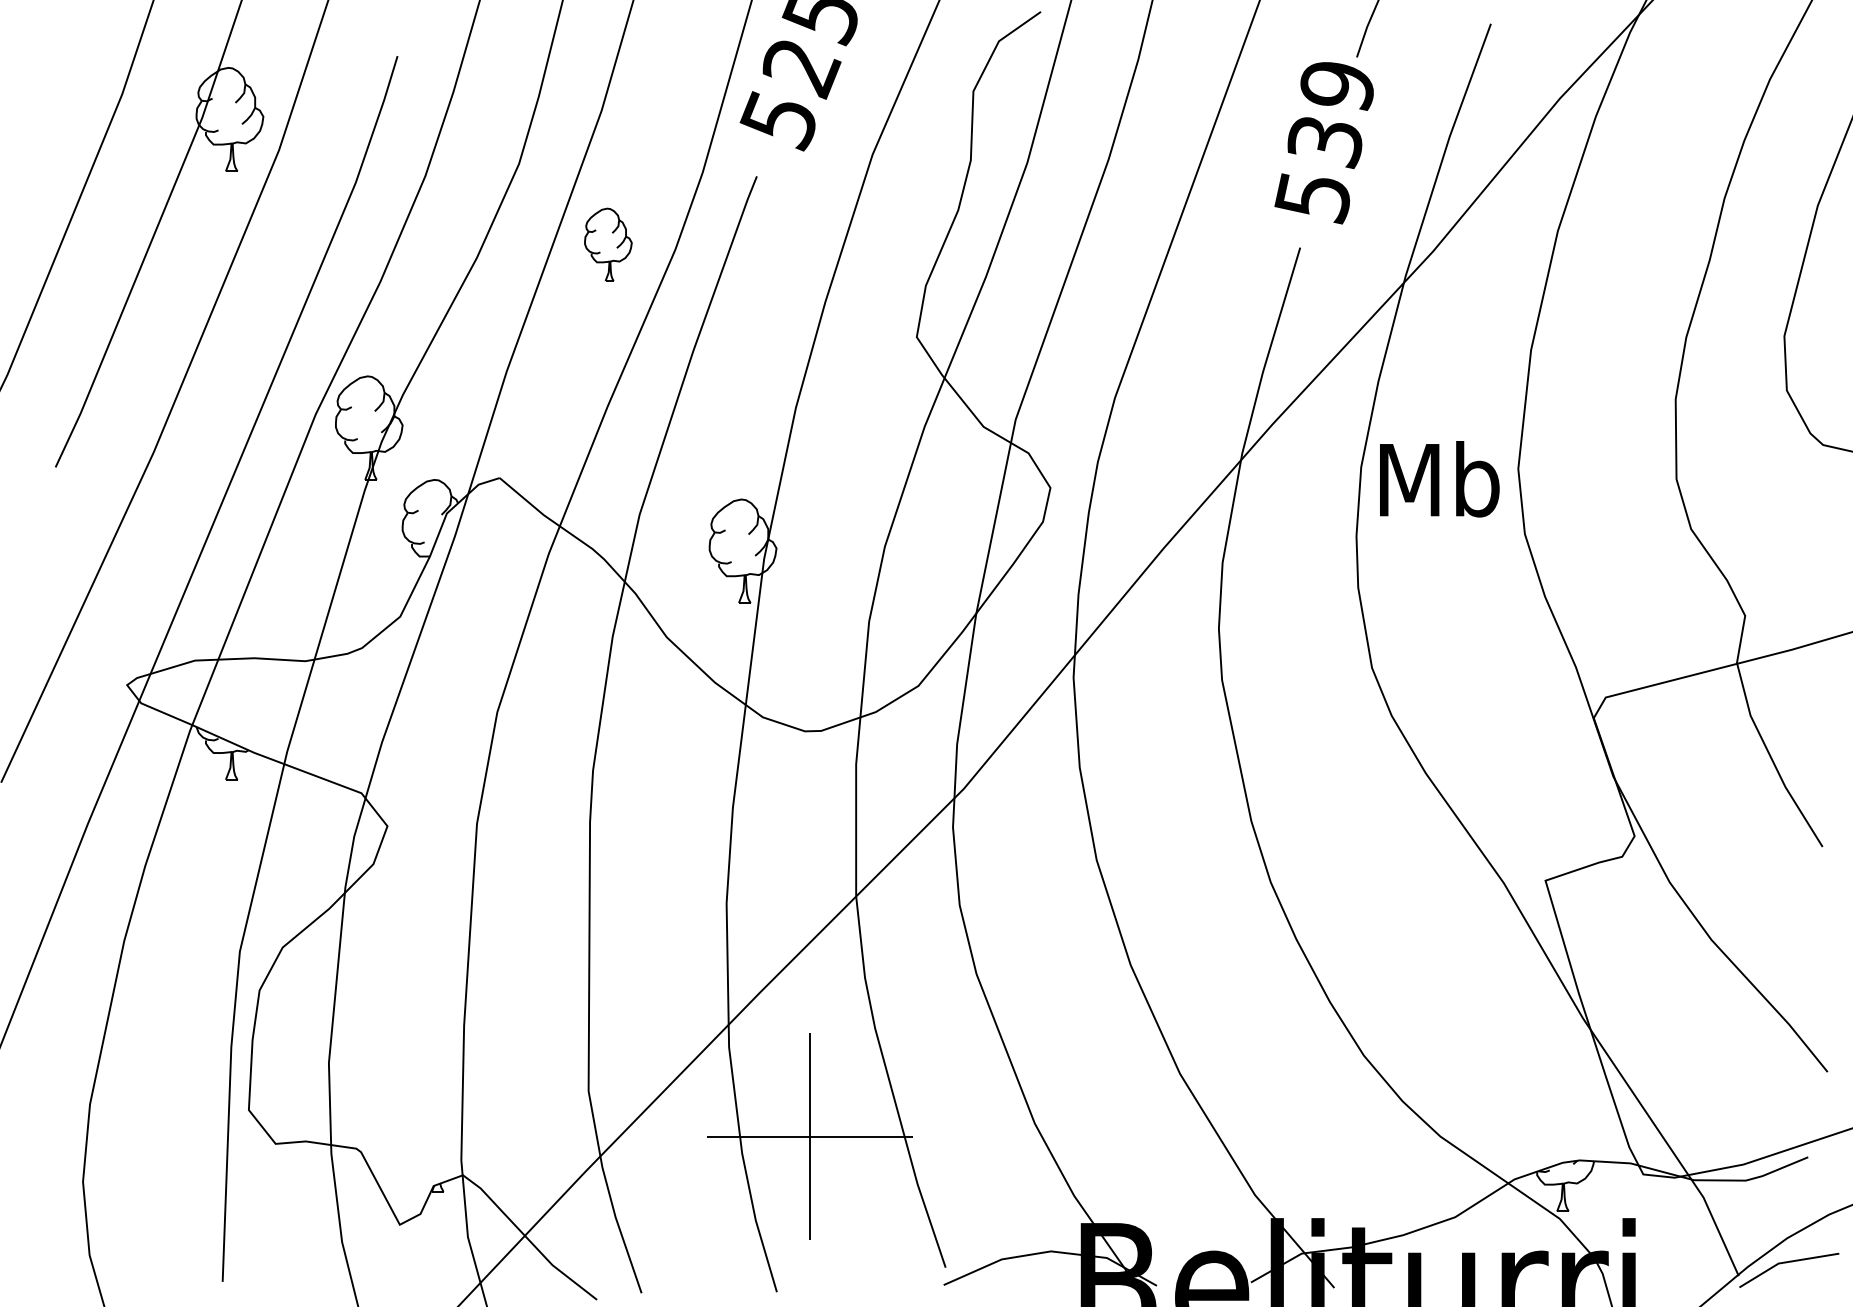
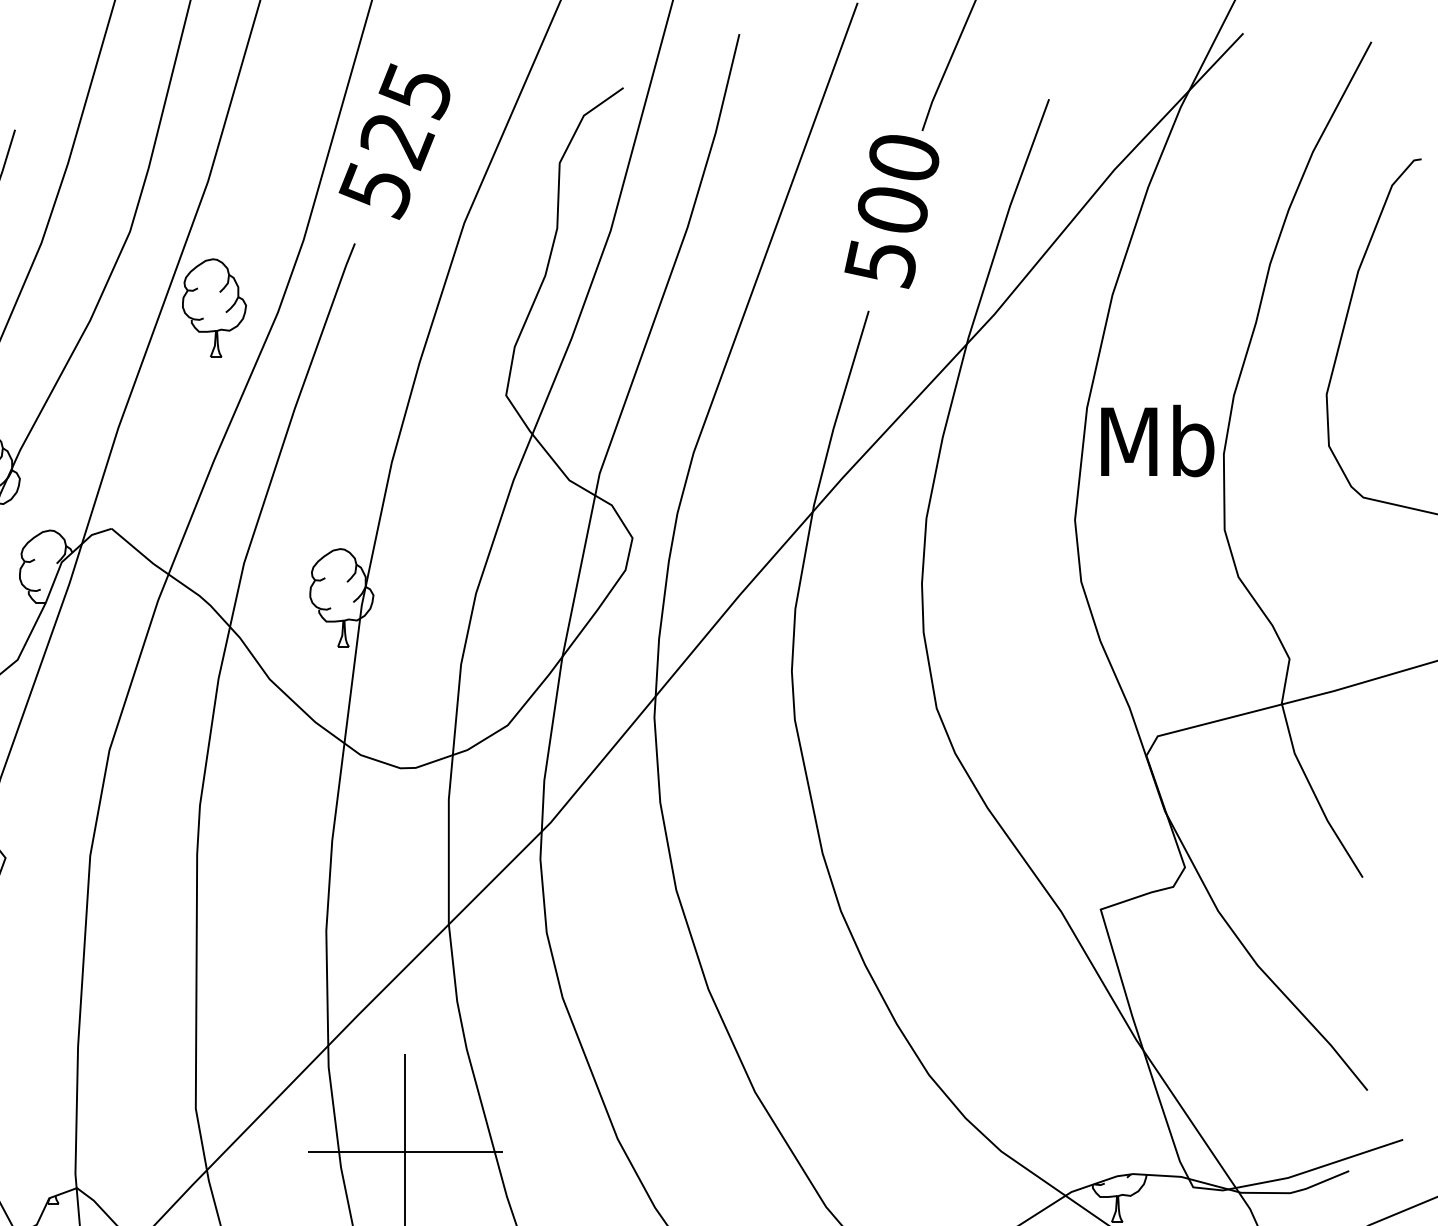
text: (1330, 115) -> (897, 185), 539 -> 500
part: (608, 244) -> (214, 307), size x1.43
text: (1439, 479) -> (1157, 441), moved

